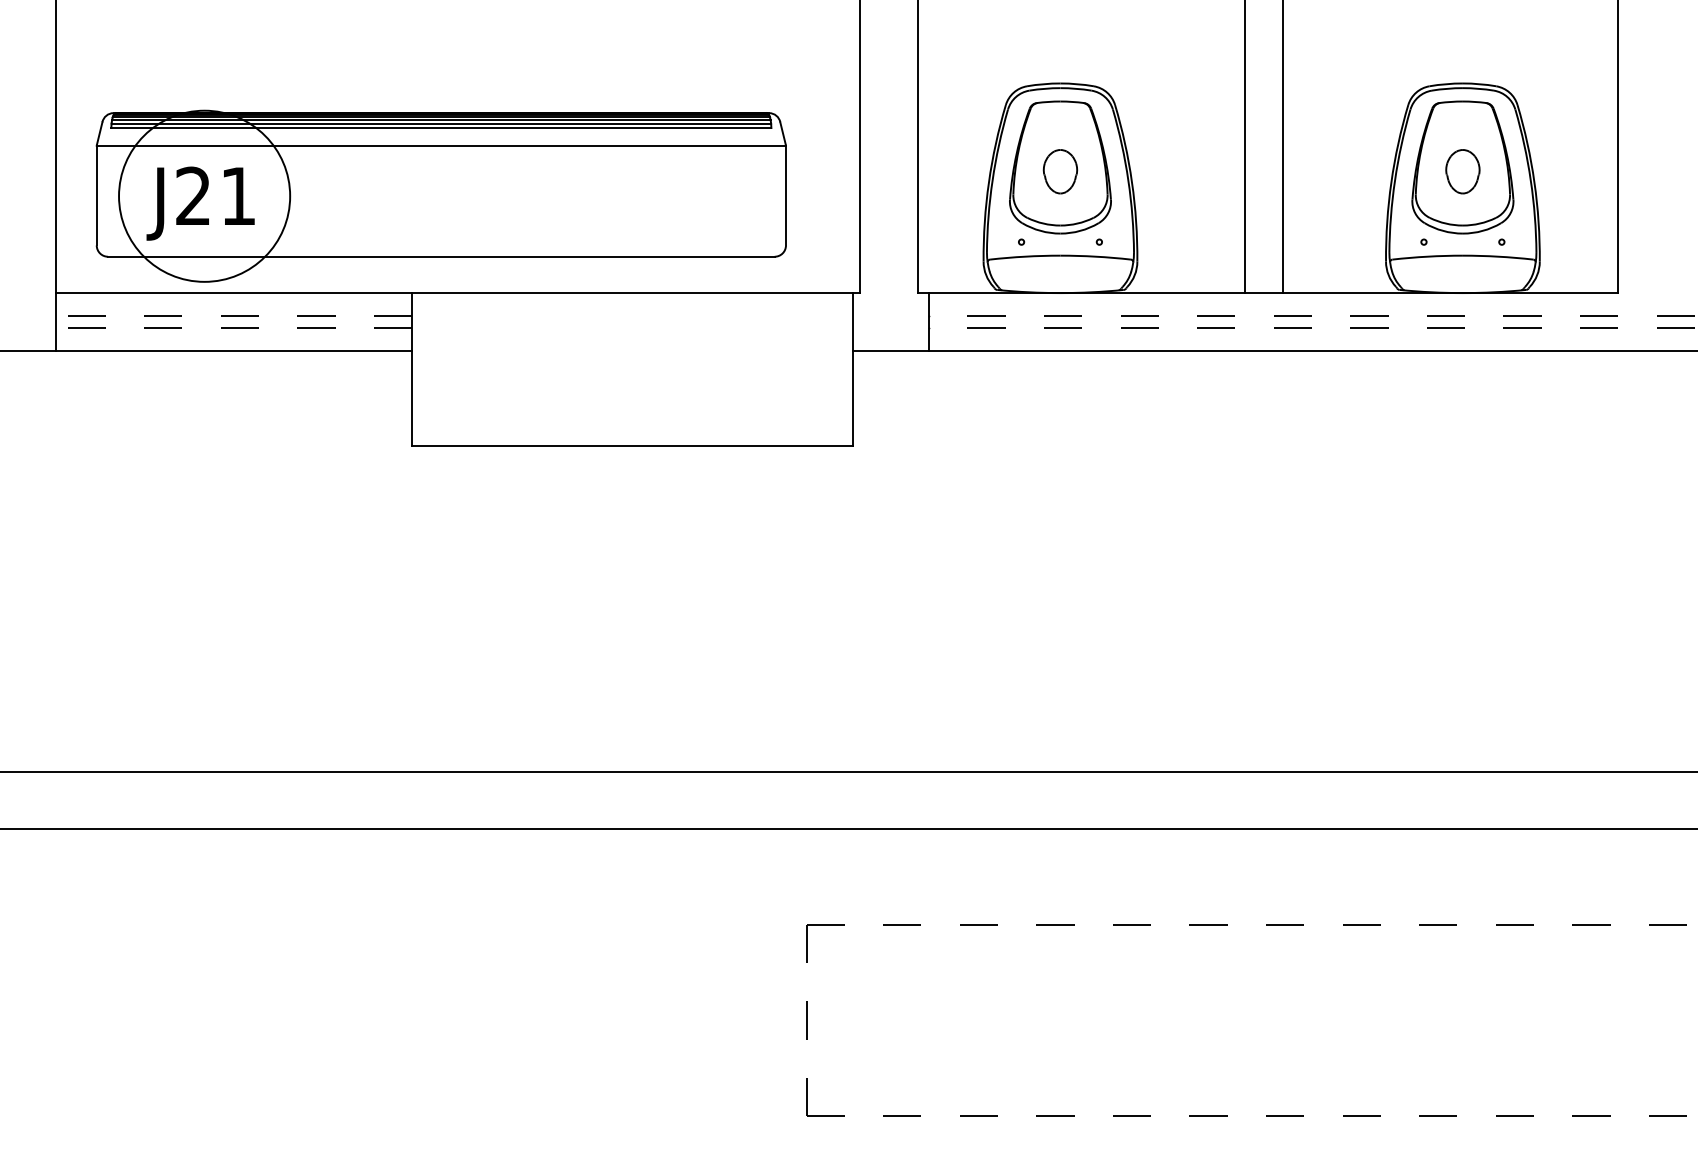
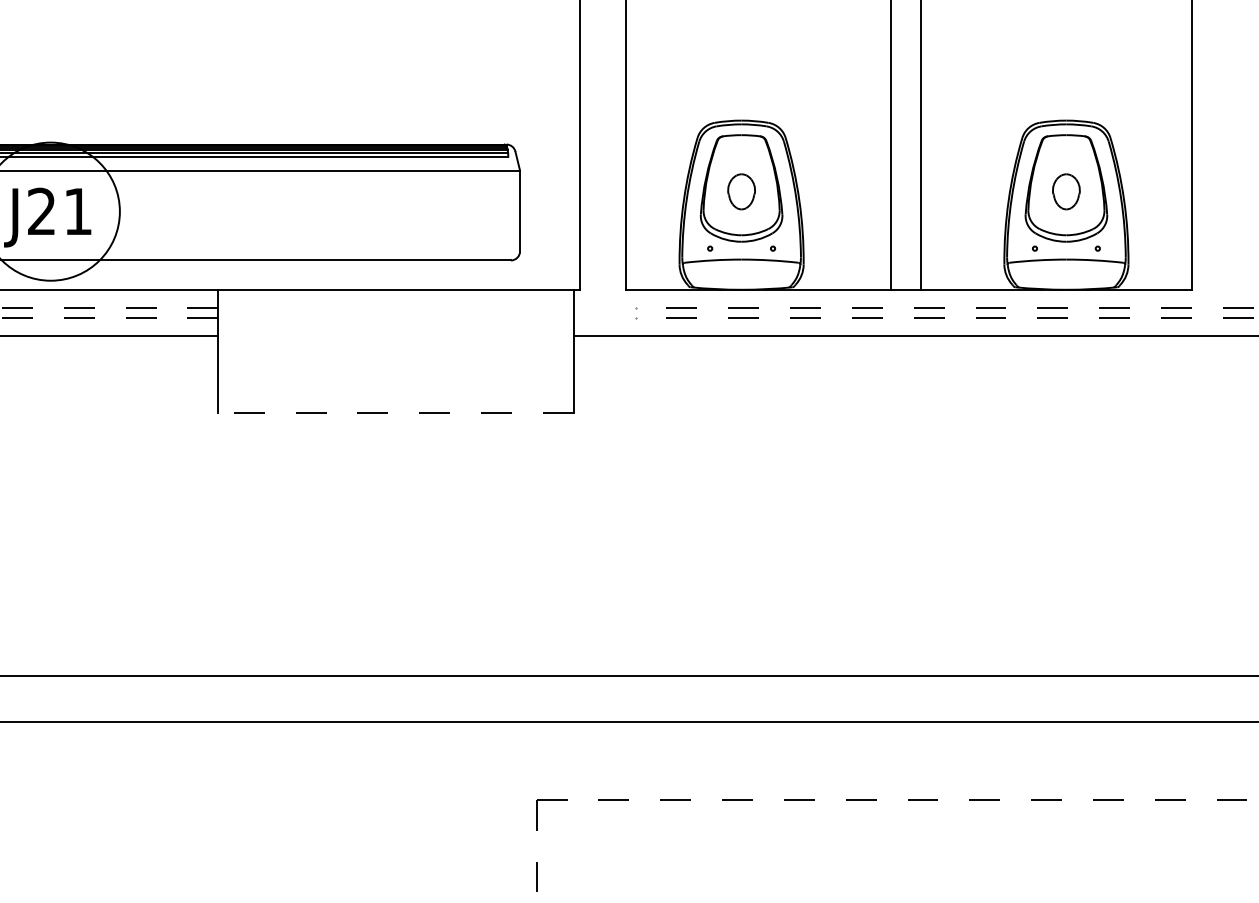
line: (929, 321) -> (635, 312), removed
line: (631, 446) -> (395, 413), solid -> dashed

